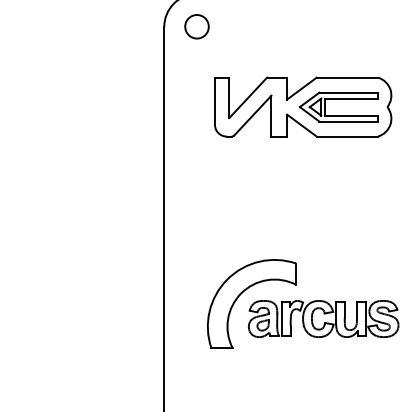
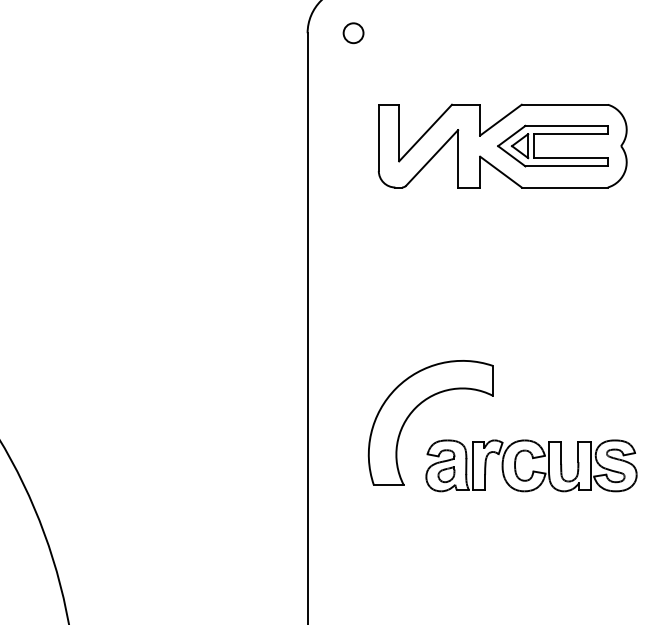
circle: (196, 26) -> (353, 32), size x0.6
part: (323, 318) -> (531, 465), moved

